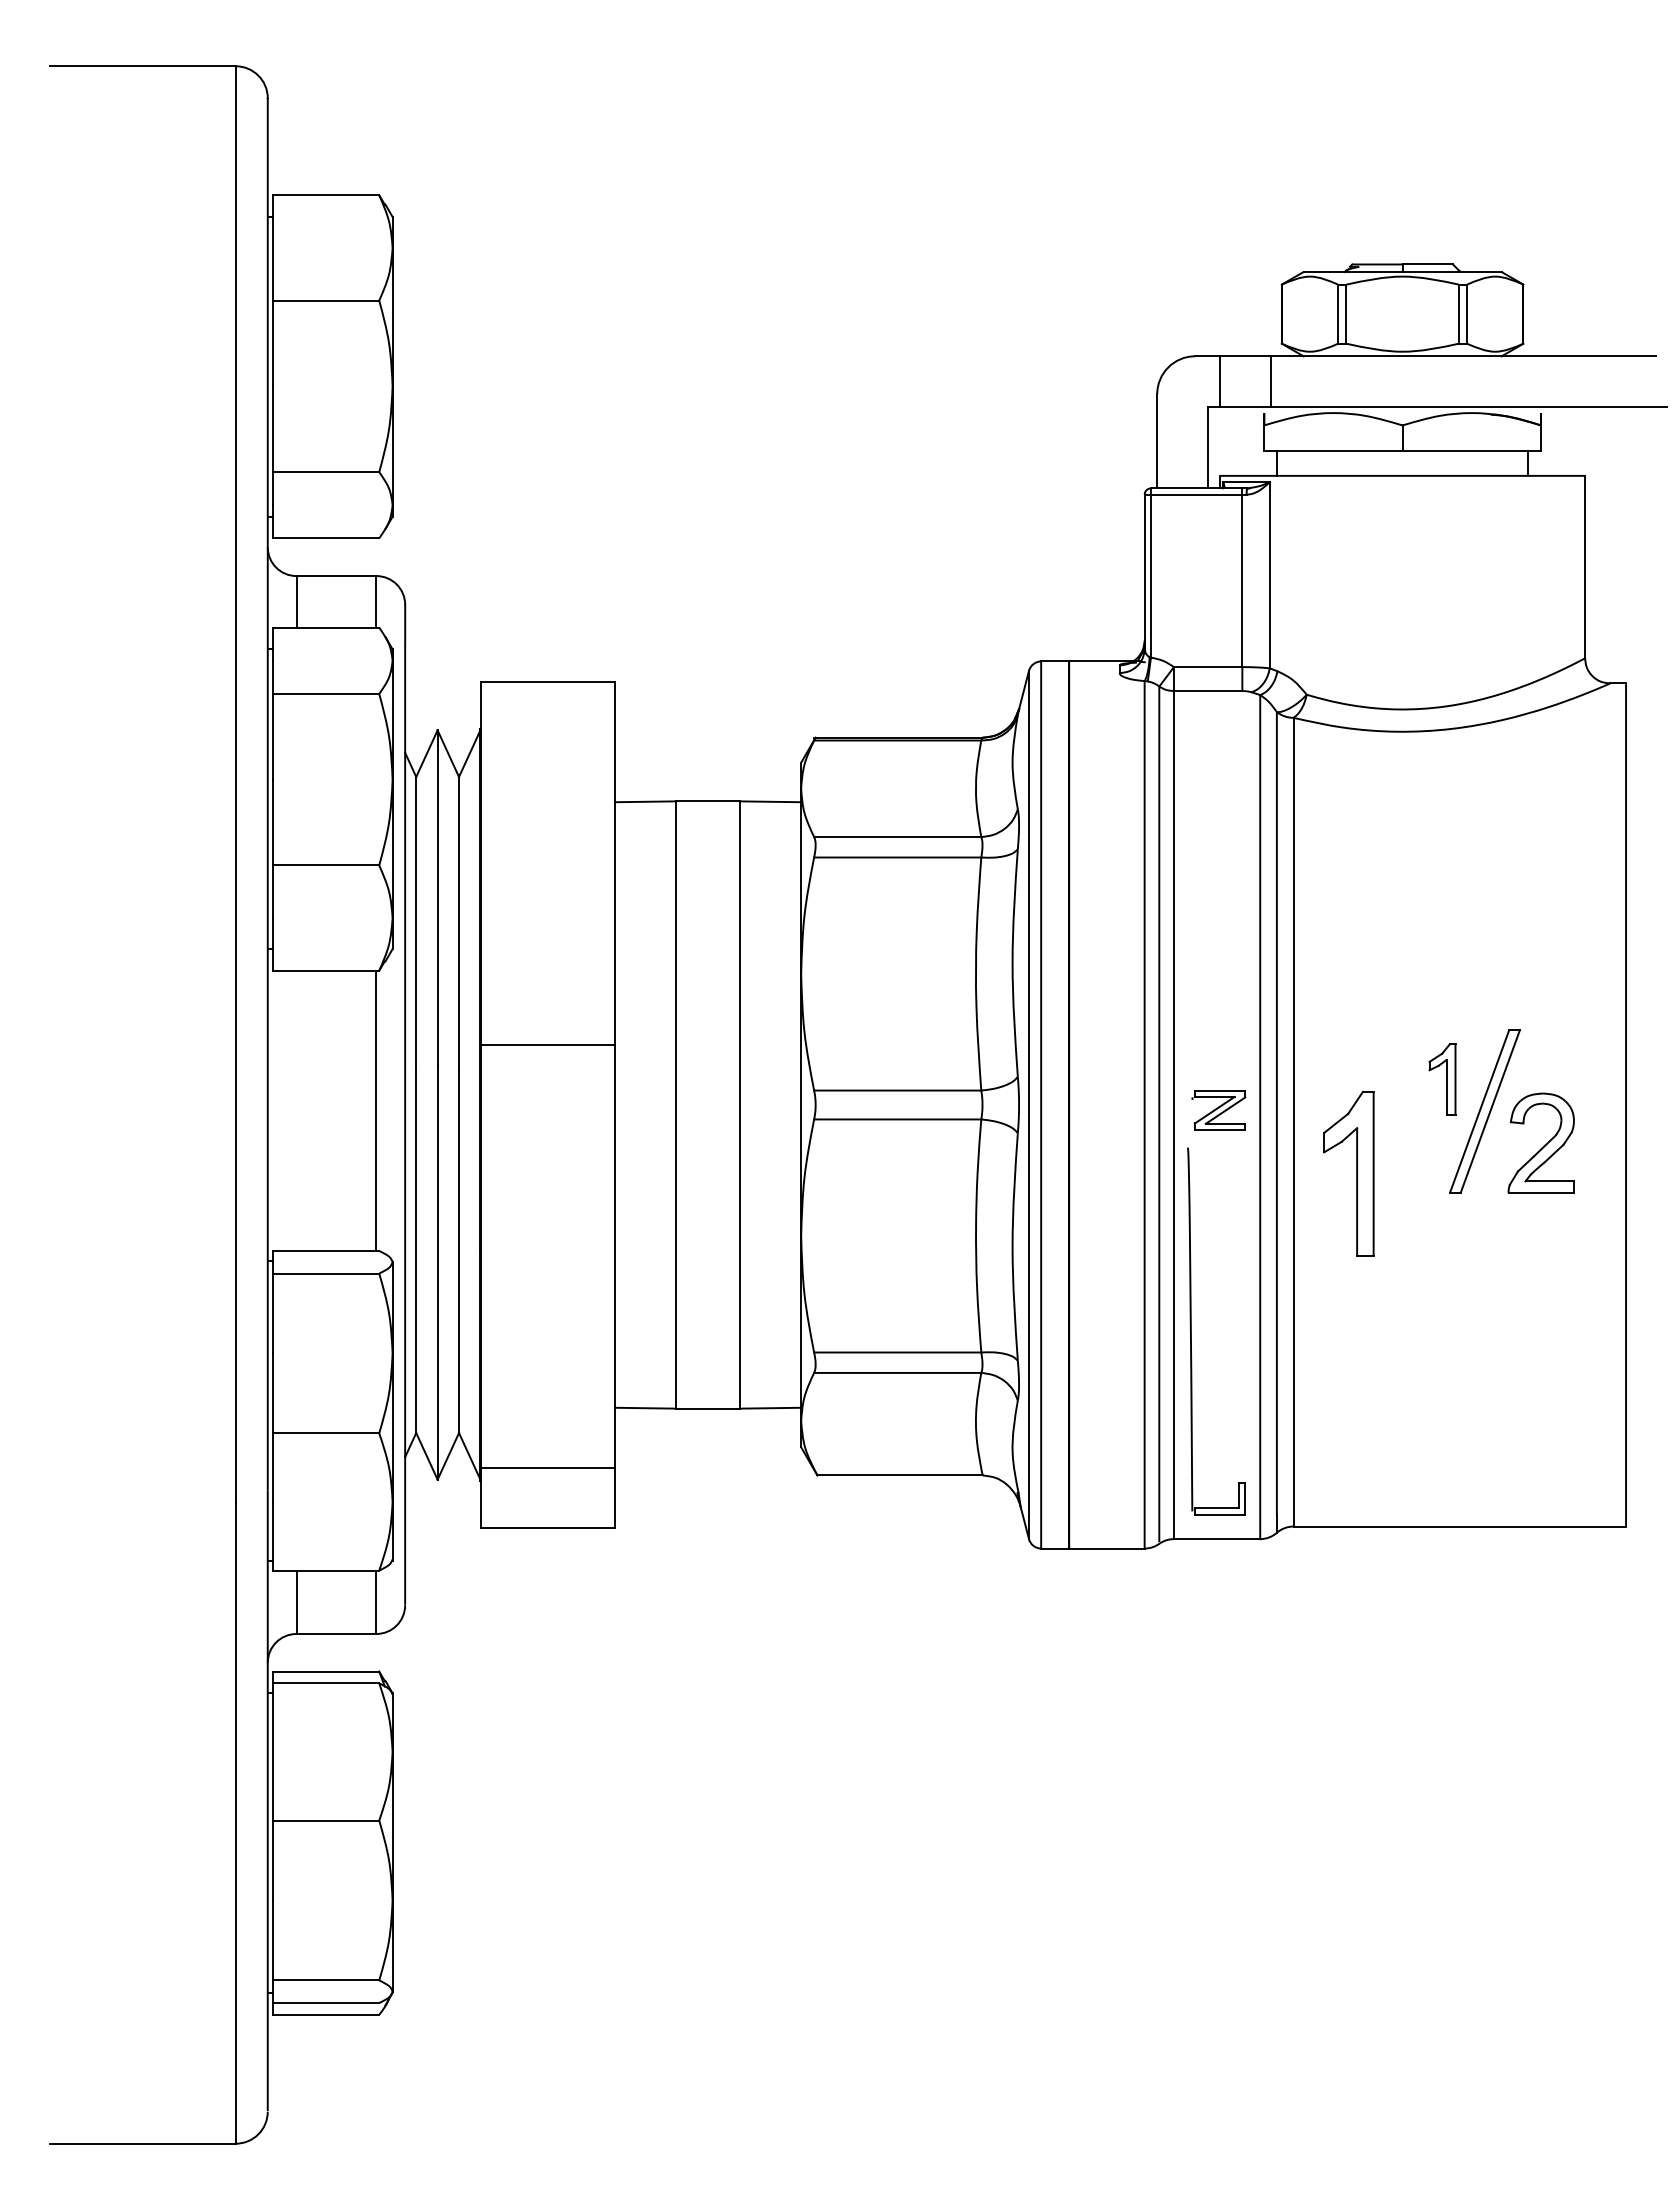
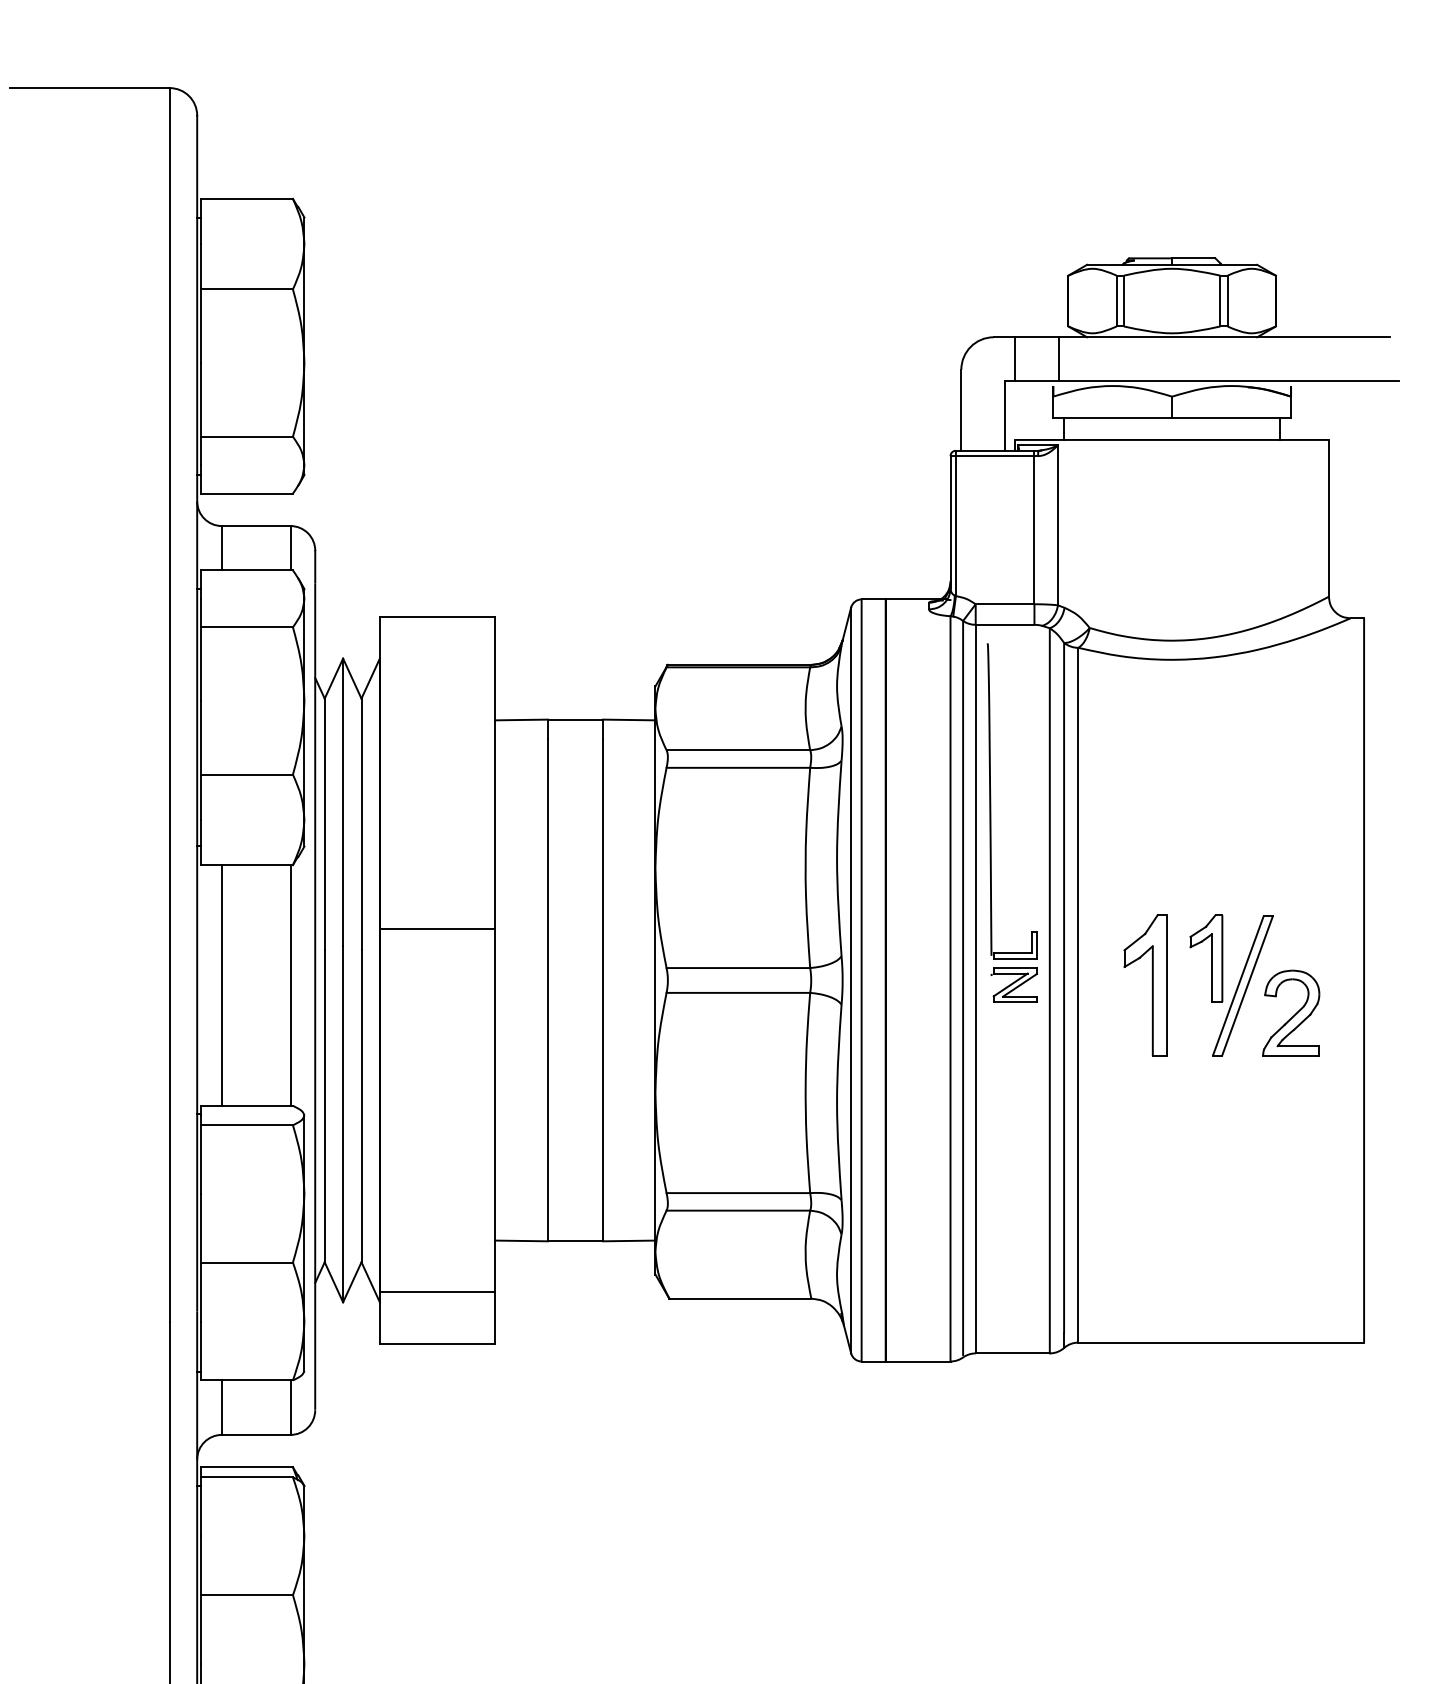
part: (1442, 1079) -> (1206, 958), size x1.43
line: (296, 1110) -> (221, 985), added
part: (1356, 1173) -> (1152, 985), moved
part: (1191, 1331) -> (990, 801), moved

